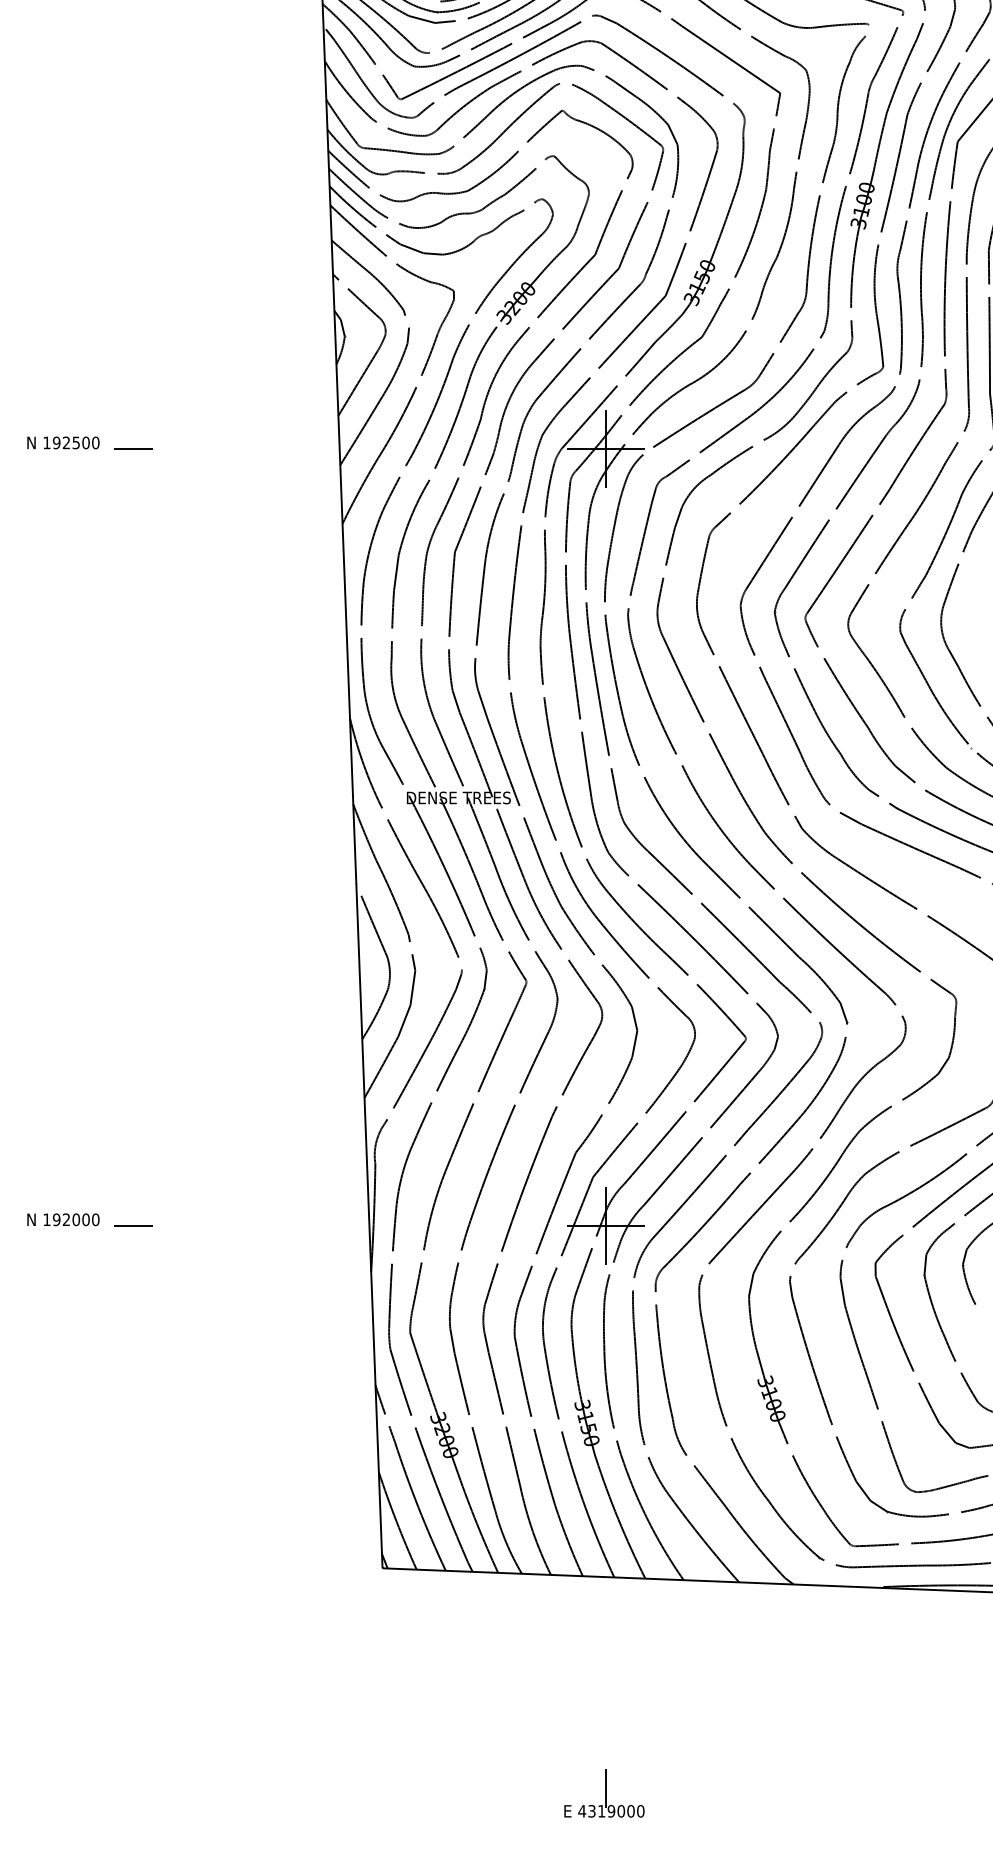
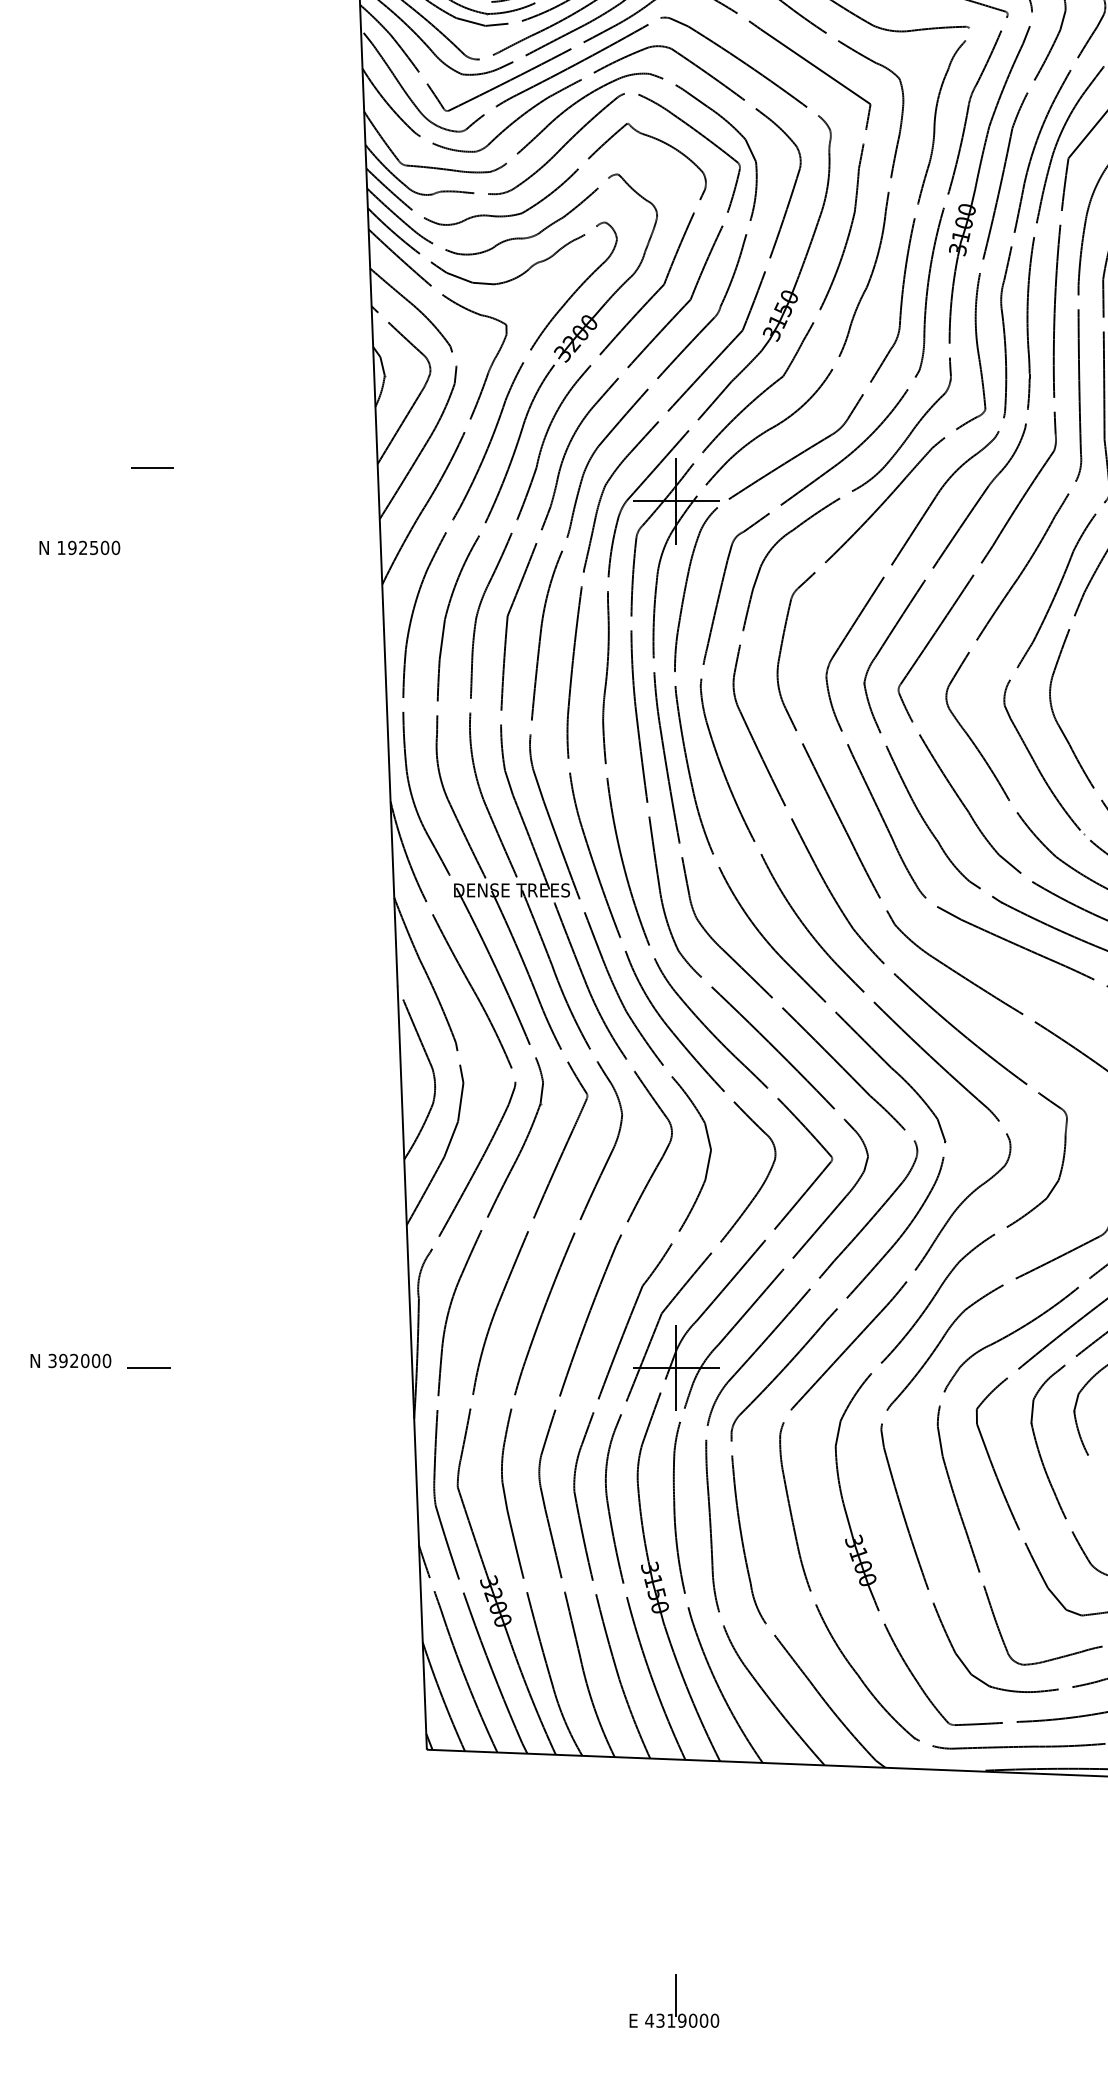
text: (63, 442) -> (79, 547), moved
line: (133, 448) -> (152, 467), moved
text: (46, 1219) -> (52, 1360), 192000 -> 392000

